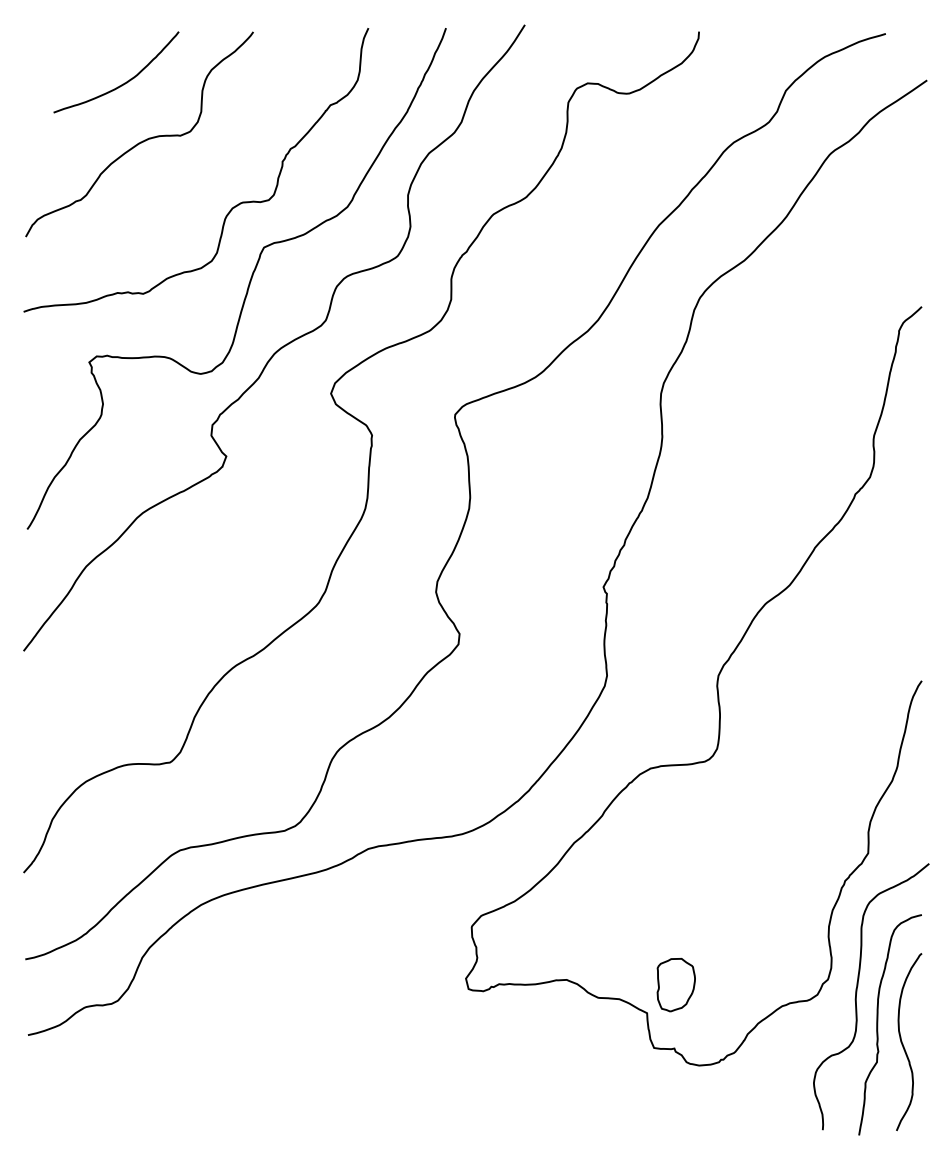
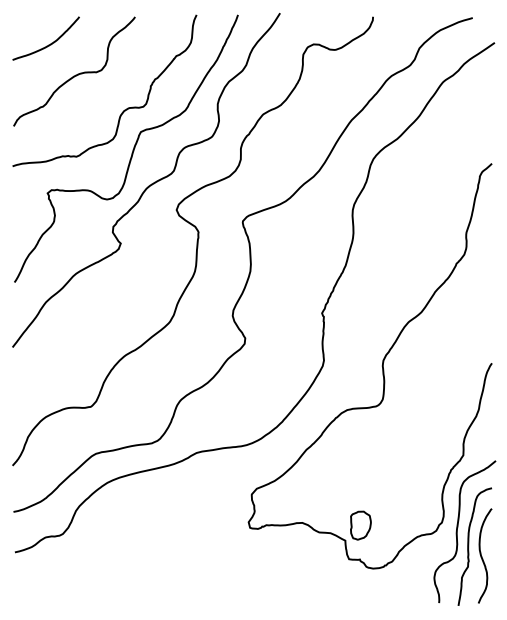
curve: (120, 83) -> (48, 44), moved

